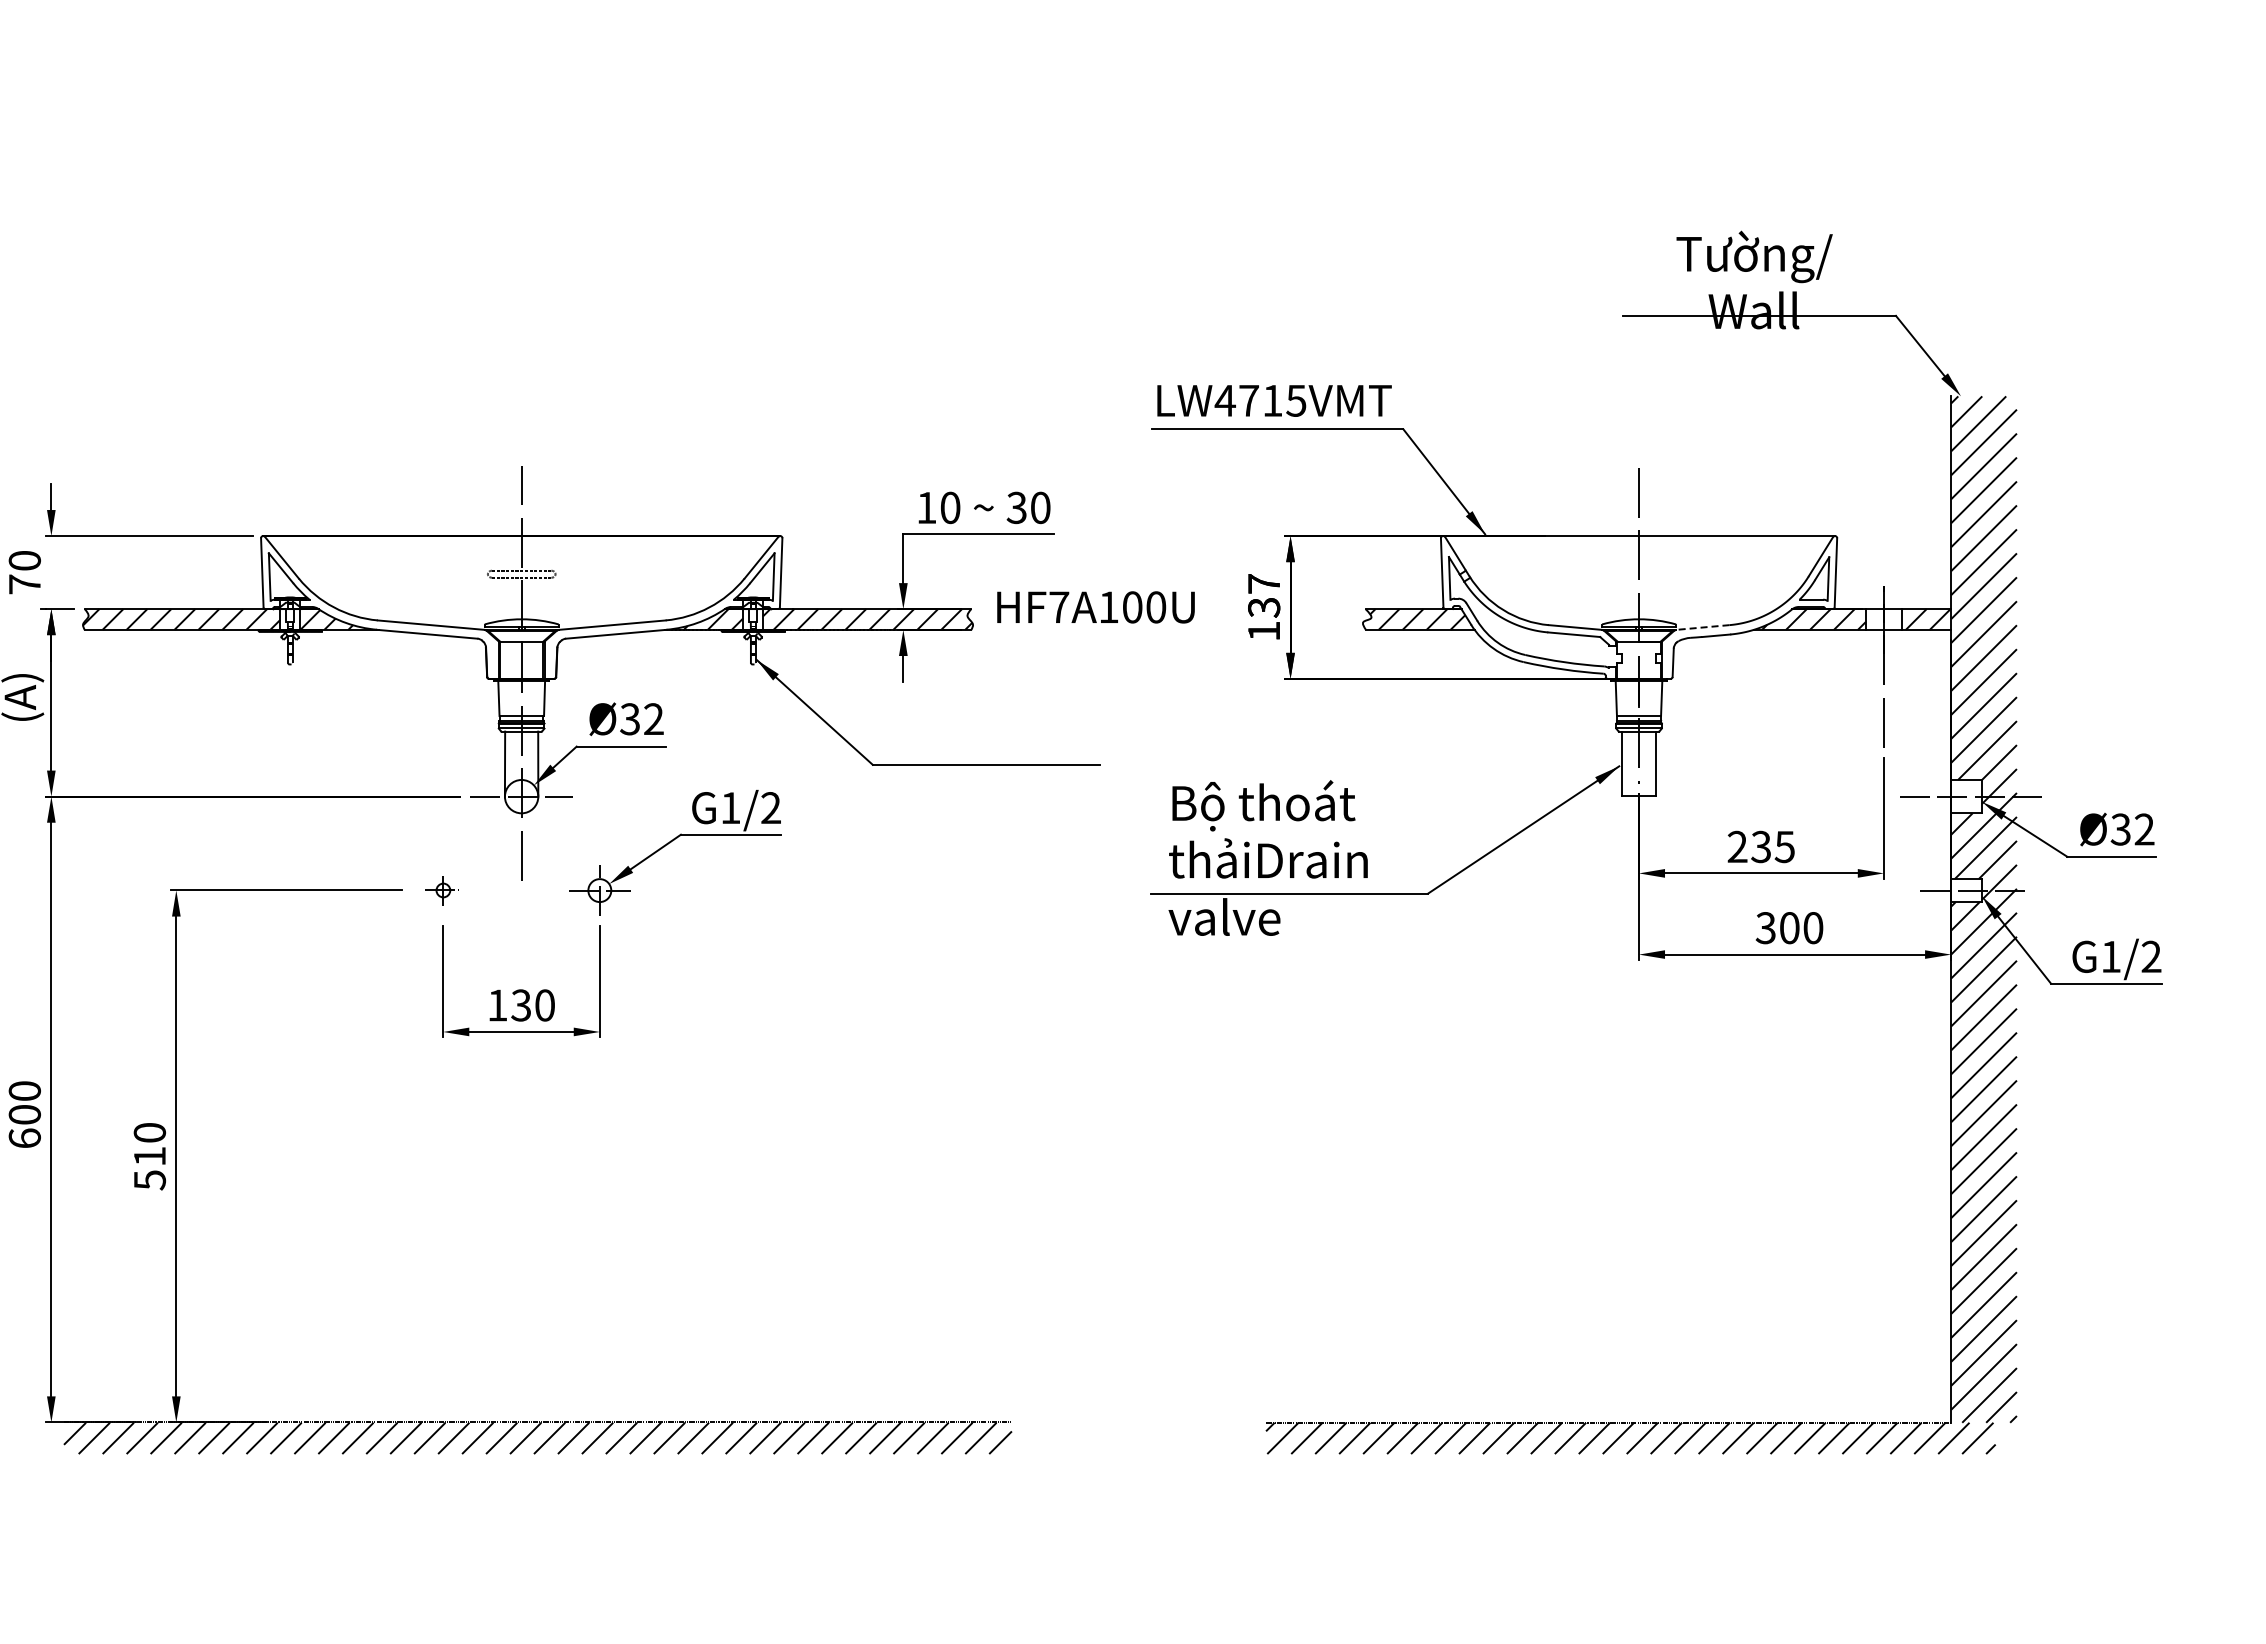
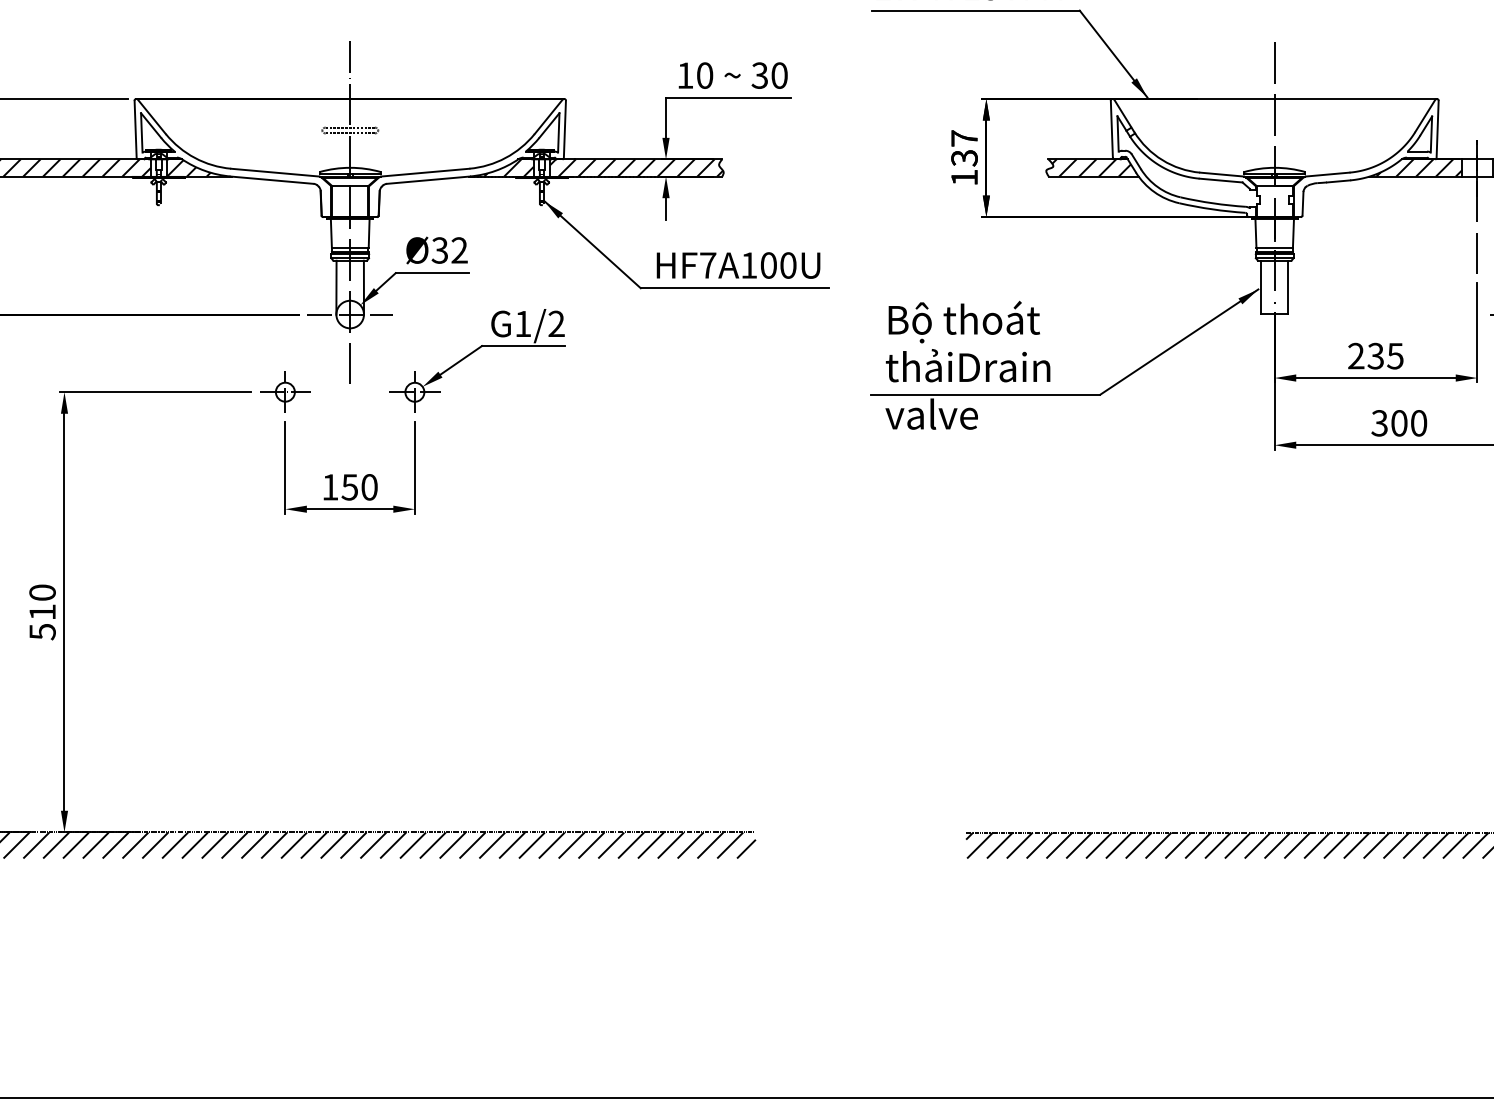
text: (1095, 607) -> (738, 265), moved
line: (1702, 627) -> (1327, 174), dashed -> solid
part: (443, 890) -> (285, 392), size x1.67
text: (521, 1004) -> (350, 486), 130 -> 150

